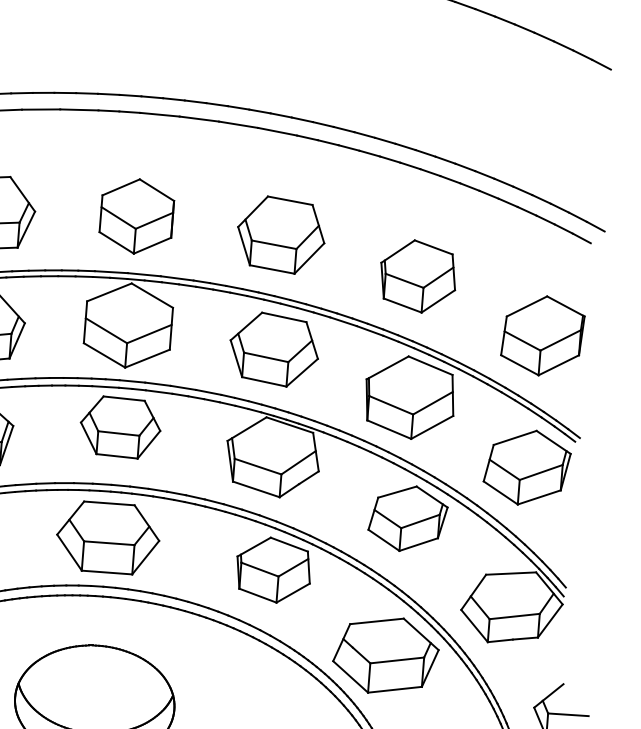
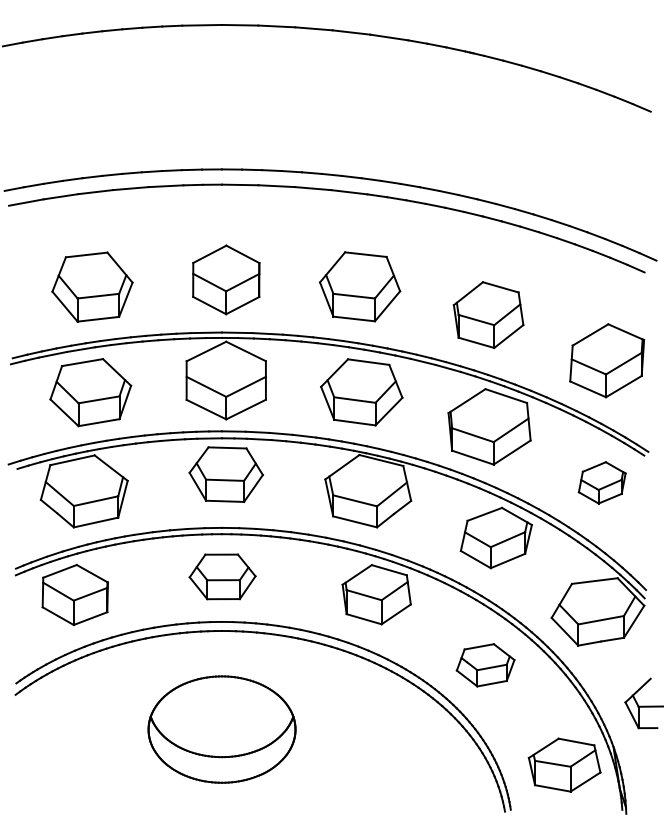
part: (527, 467) -> (602, 482), size x0.6
part: (108, 537) -> (222, 576), size x0.7
part: (385, 655) -> (485, 665), size x0.6

